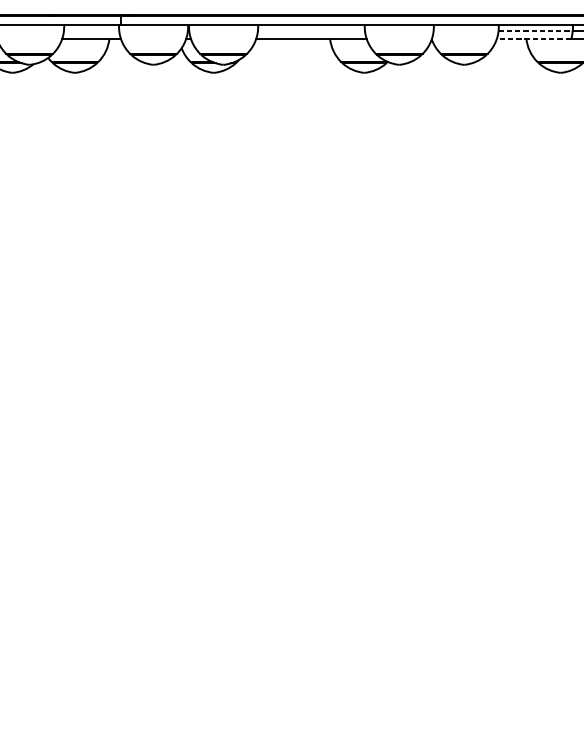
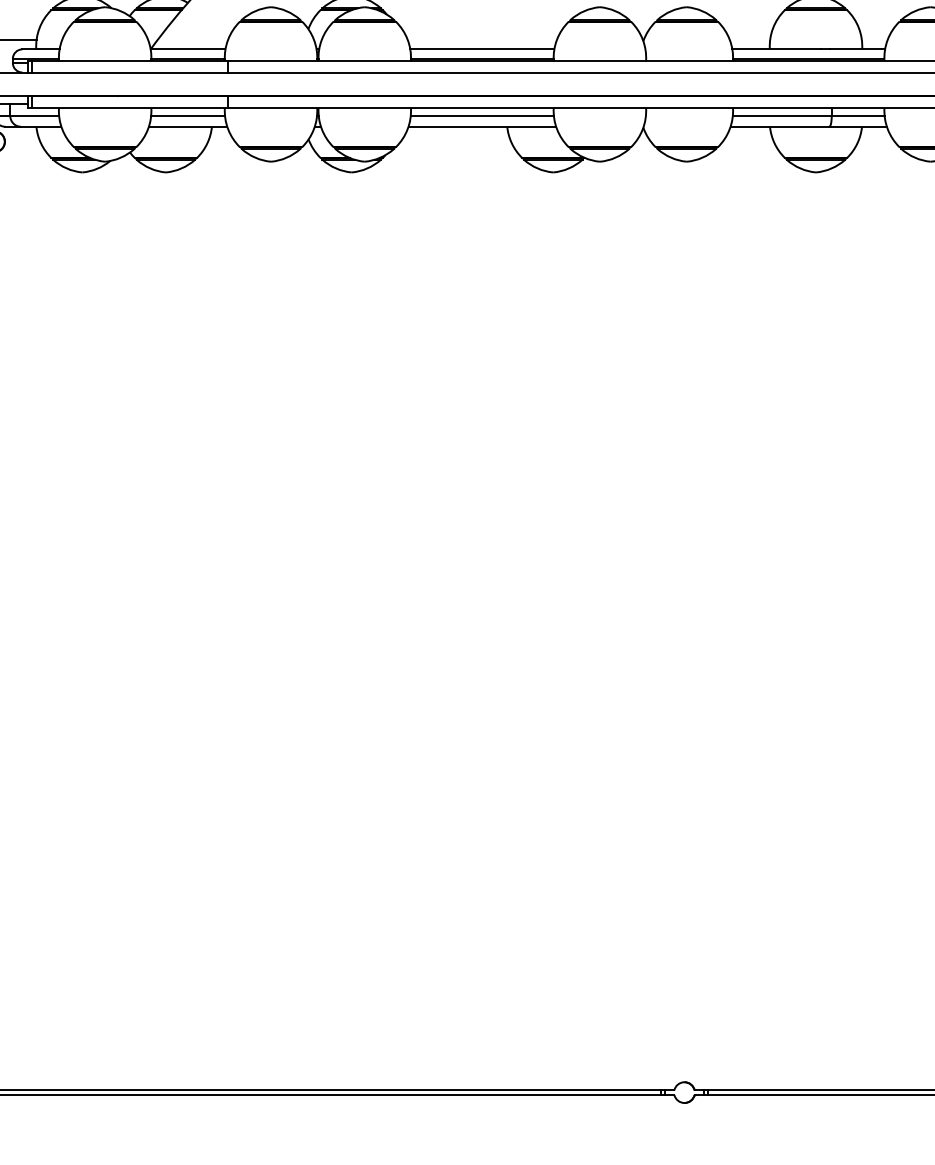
line: (91, 30) -> (188, 115), added
line: (310, 30) -> (481, 115), added
line: (535, 30) -> (782, 115), dashed -> solid
line: (533, 38) -> (779, 126), dashed -> solid

